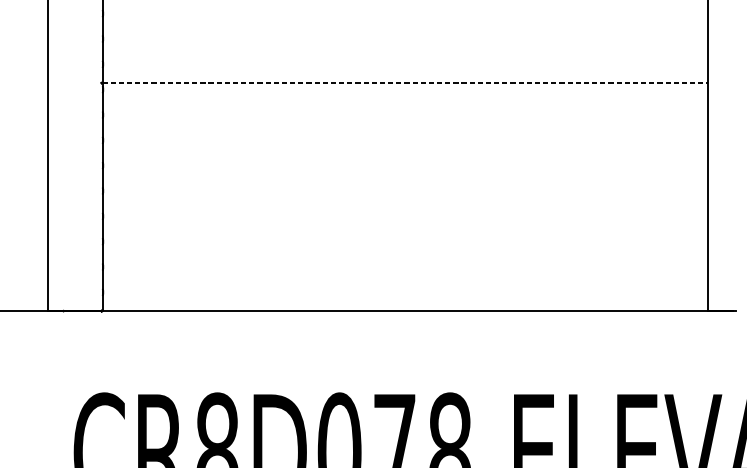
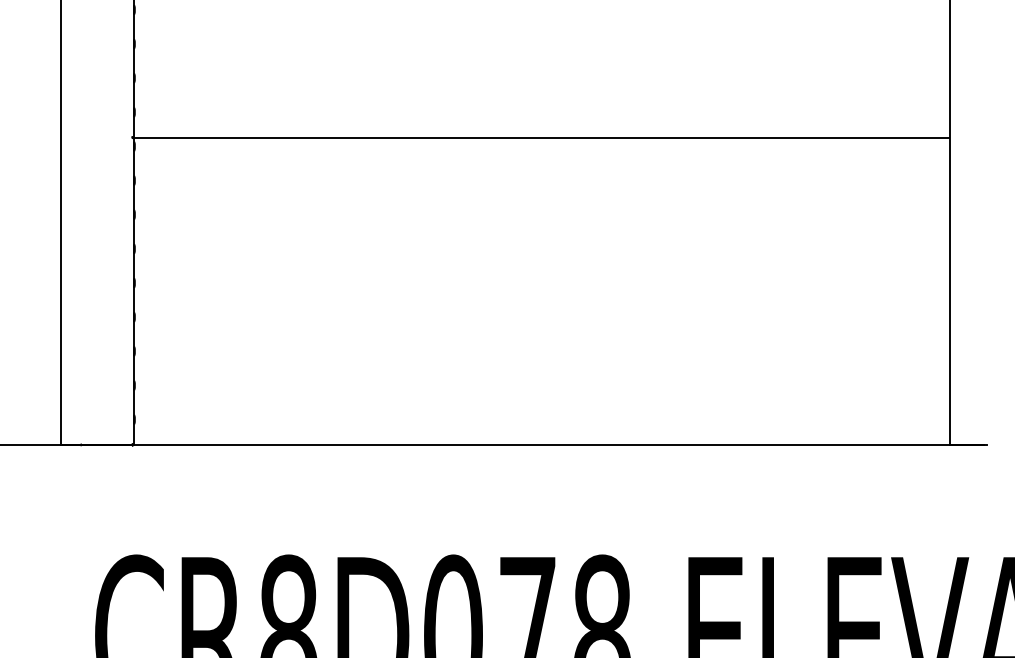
line: (404, 83) -> (541, 137), dashed -> solid

